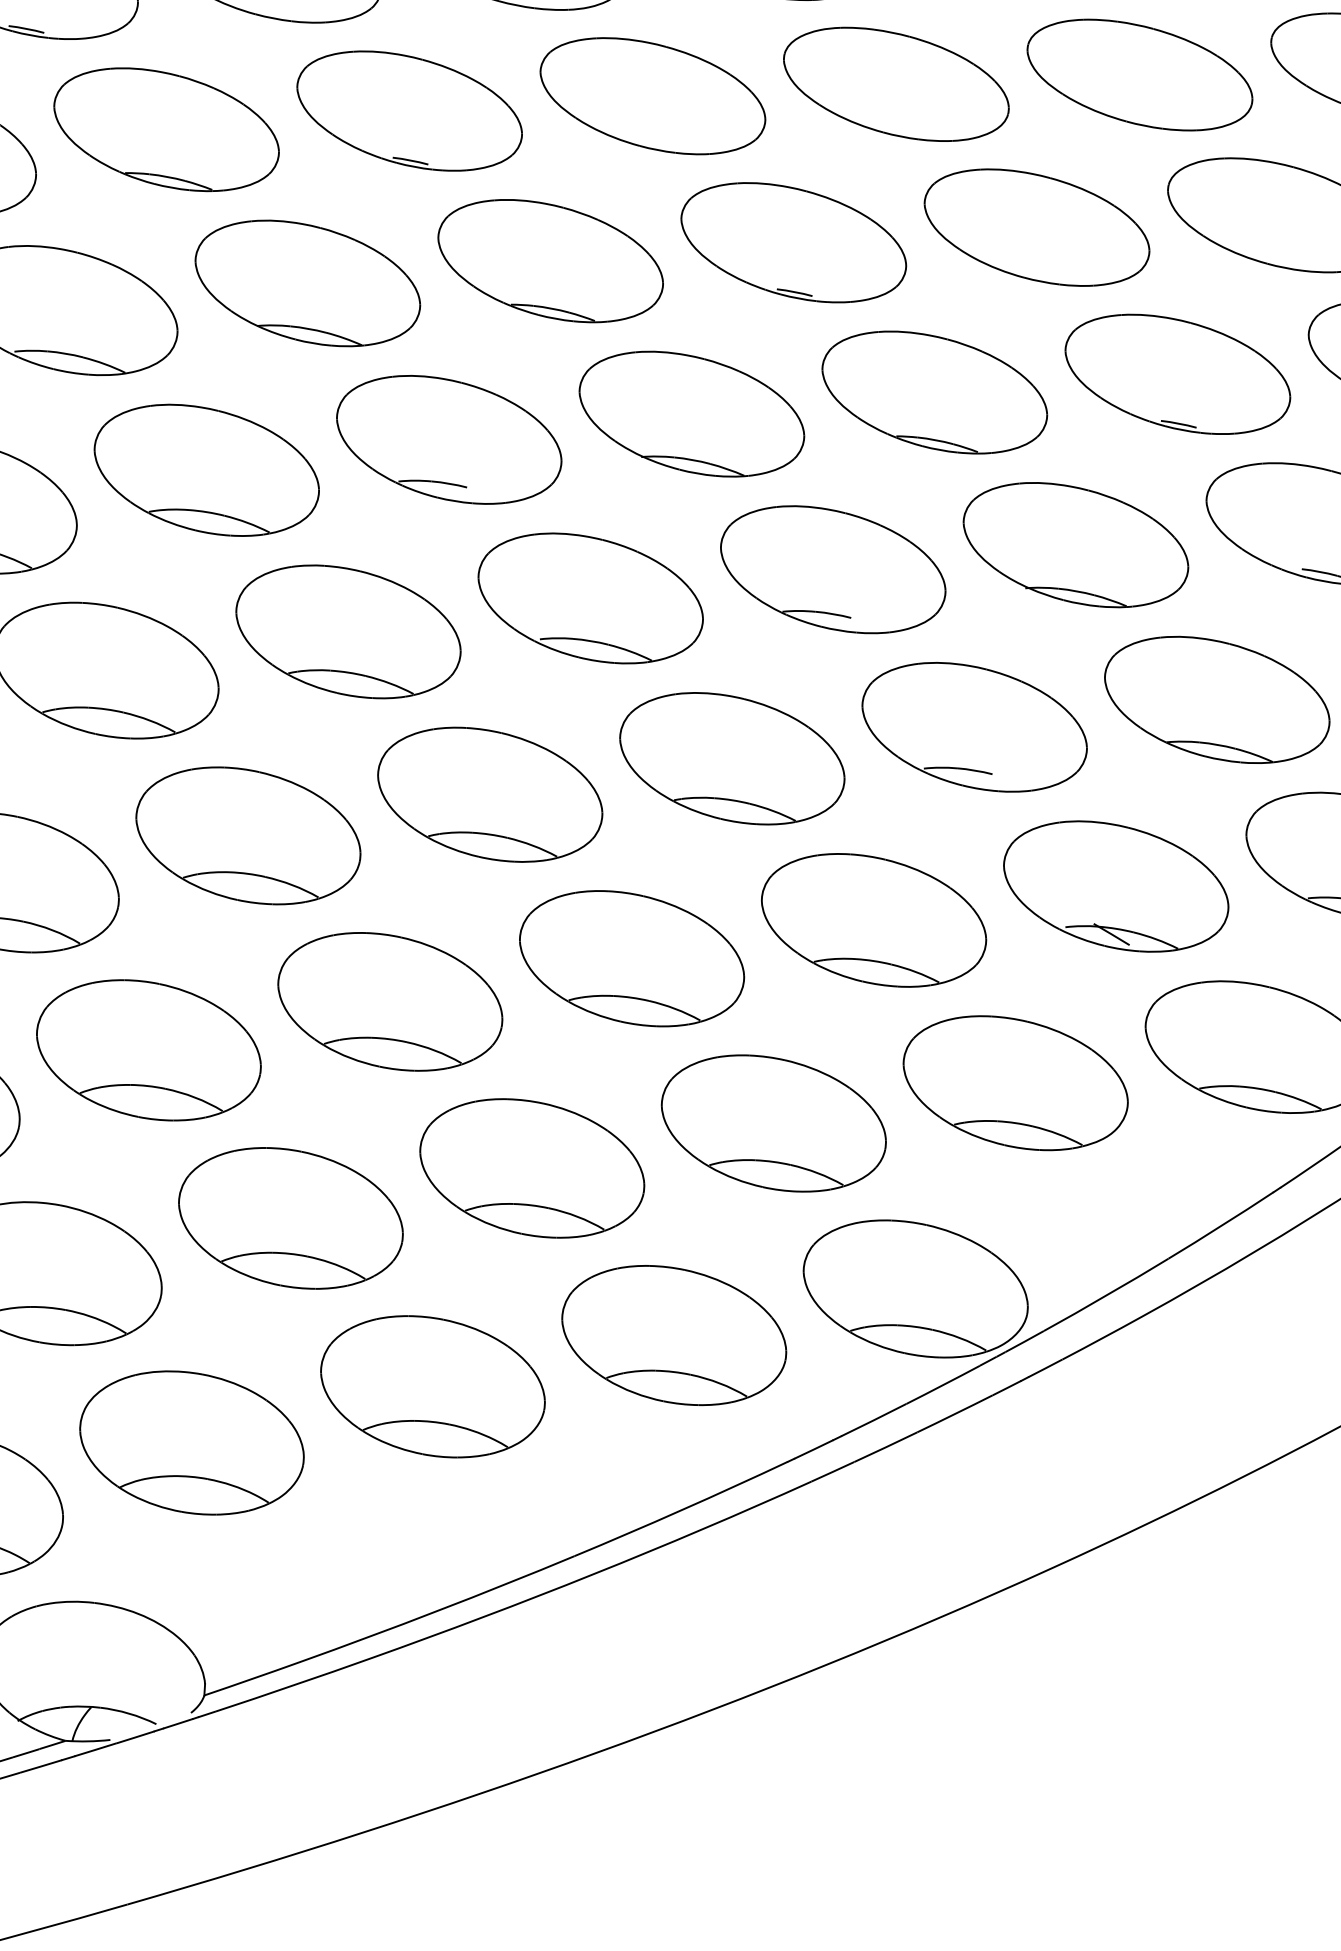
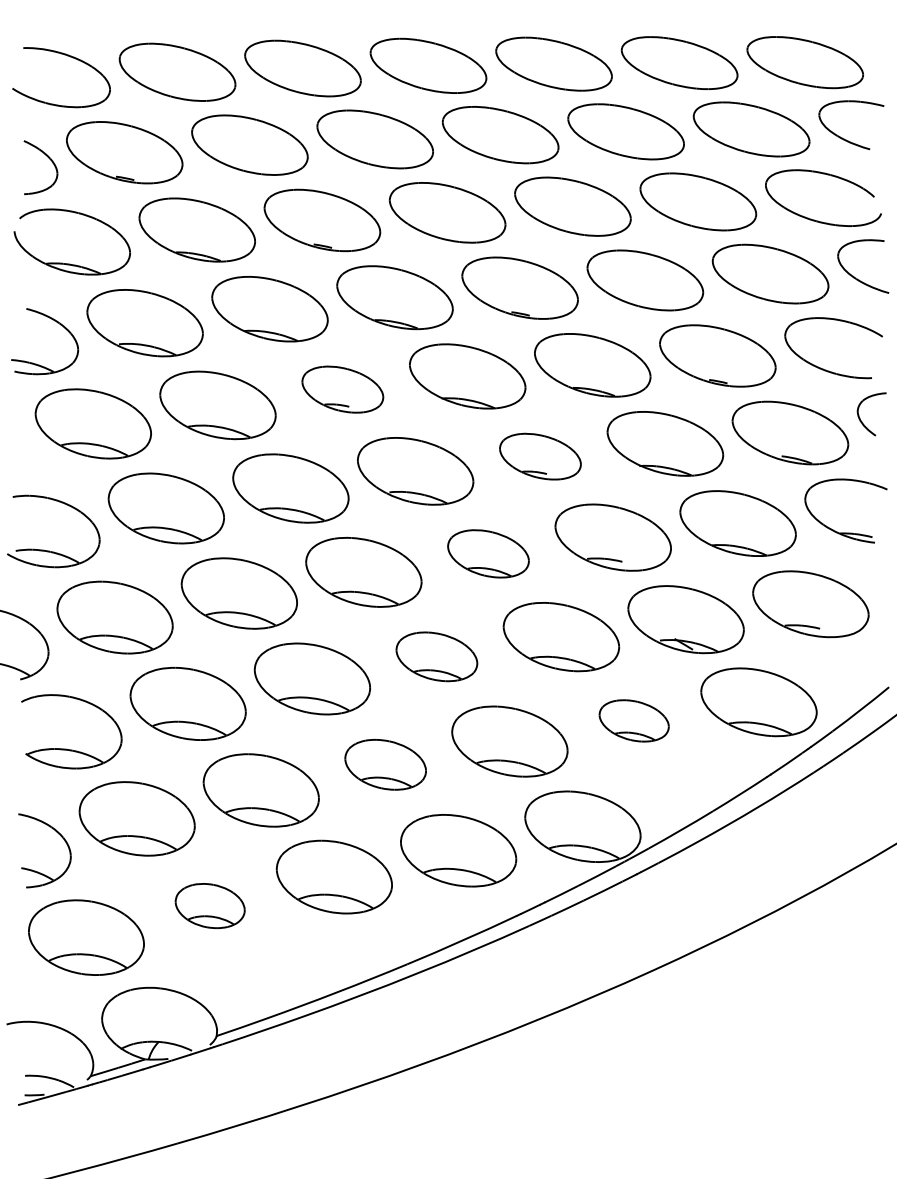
part: (448, 439) -> (342, 389), size x0.7
part: (833, 569) -> (540, 456), size x0.7
part: (732, 758) -> (488, 553), size x0.7
part: (631, 958) -> (436, 656), size x0.7
part: (1014, 1082) -> (633, 720), size x0.6
part: (532, 1167) -> (385, 764), size x0.7
part: (190, 1441) -> (209, 905), size x0.6

